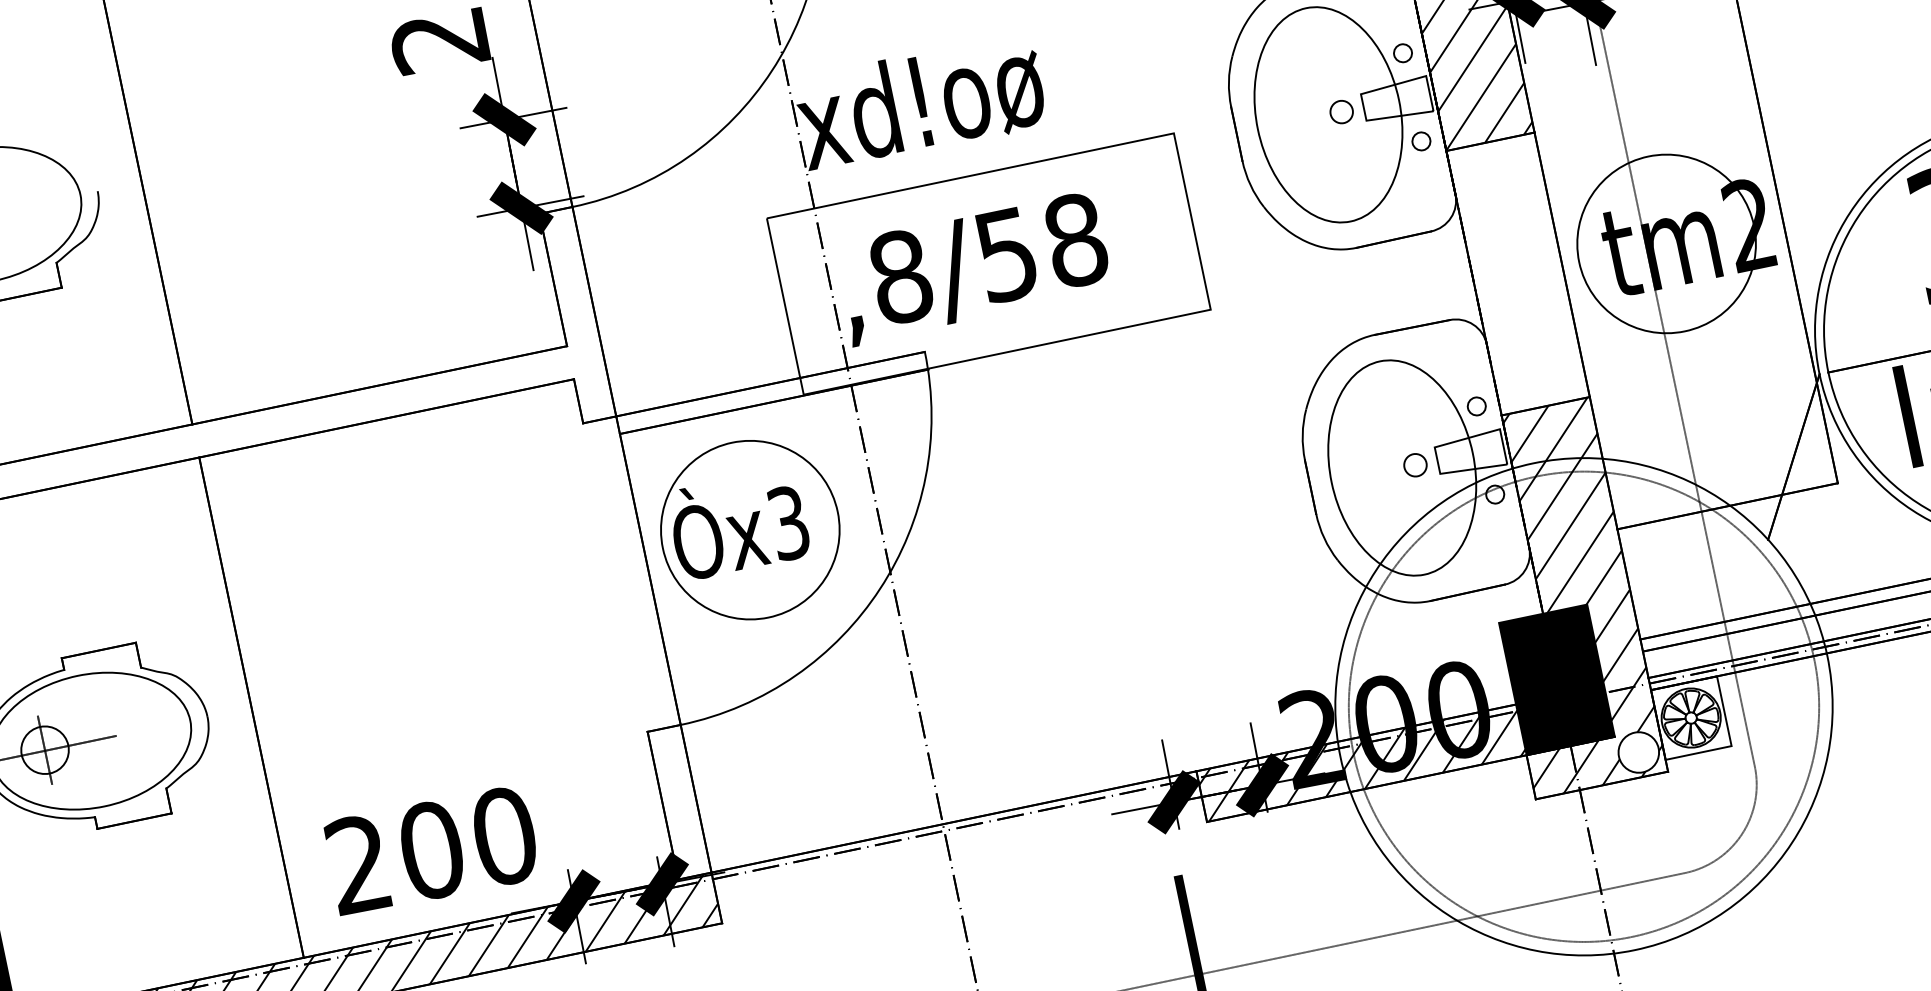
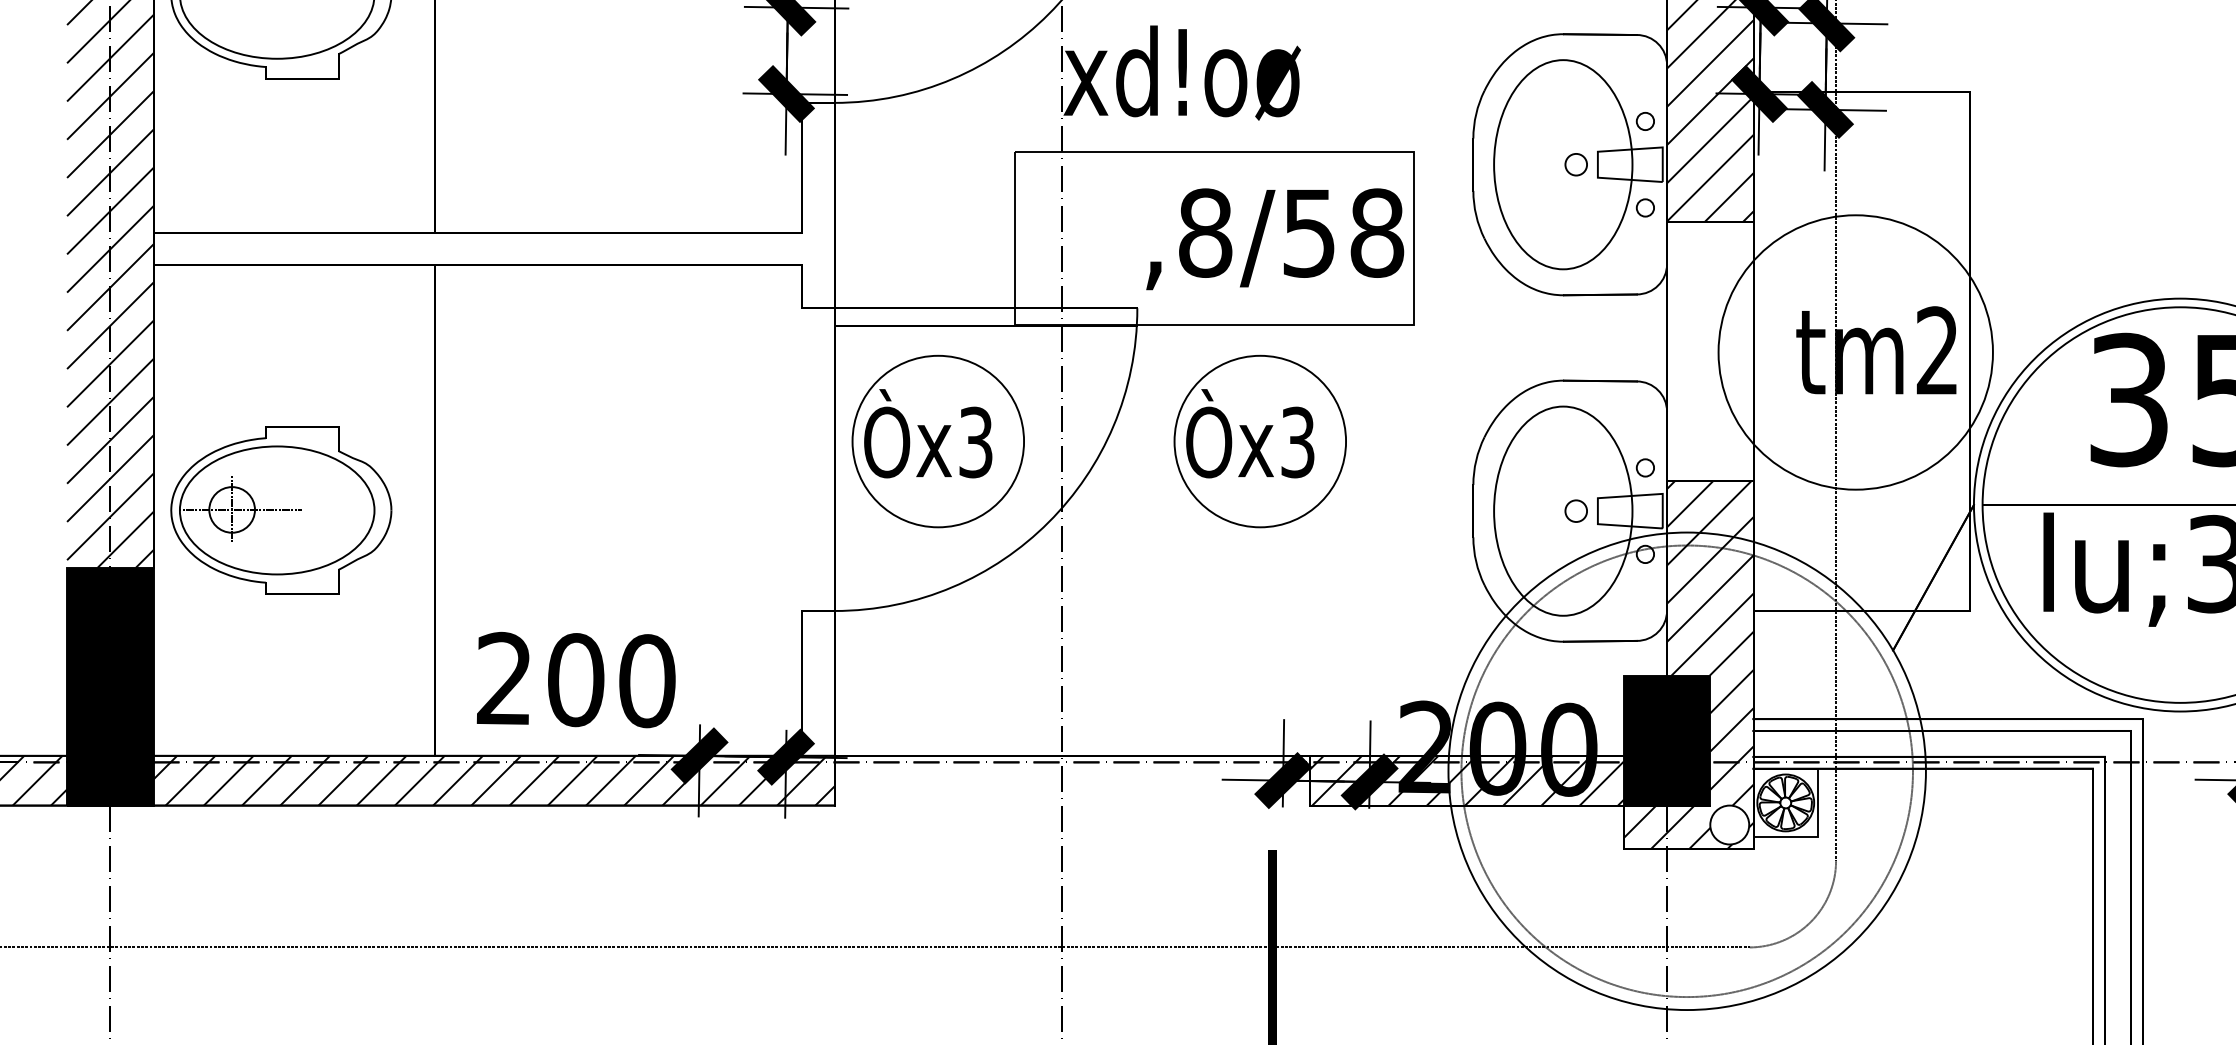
circle: (1666, 244) -> (1855, 352), size x1.6
text: (973, 268) -> (1275, 239), moved
part: (1077, 461) -> (1259, 441), added

